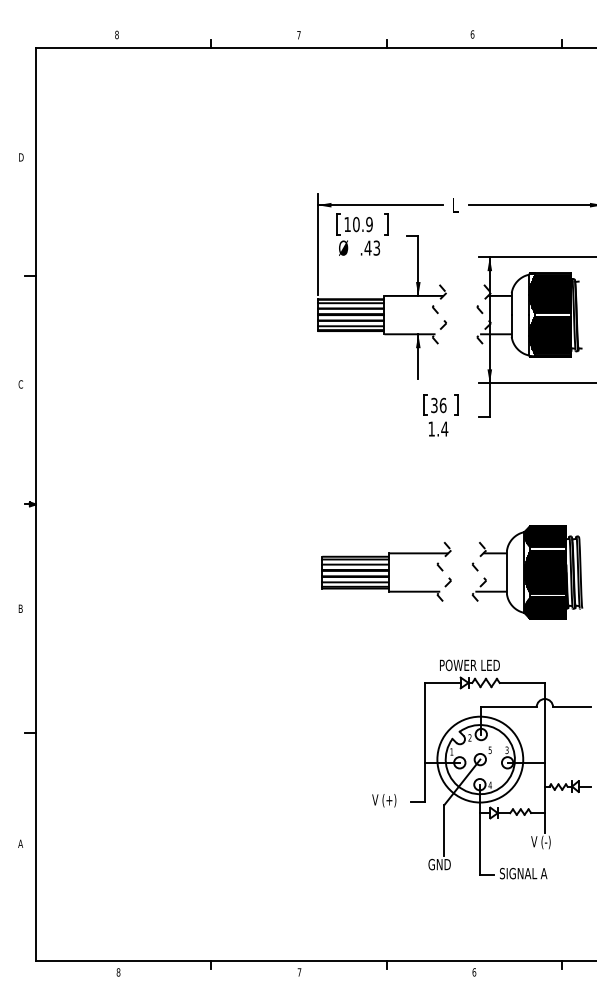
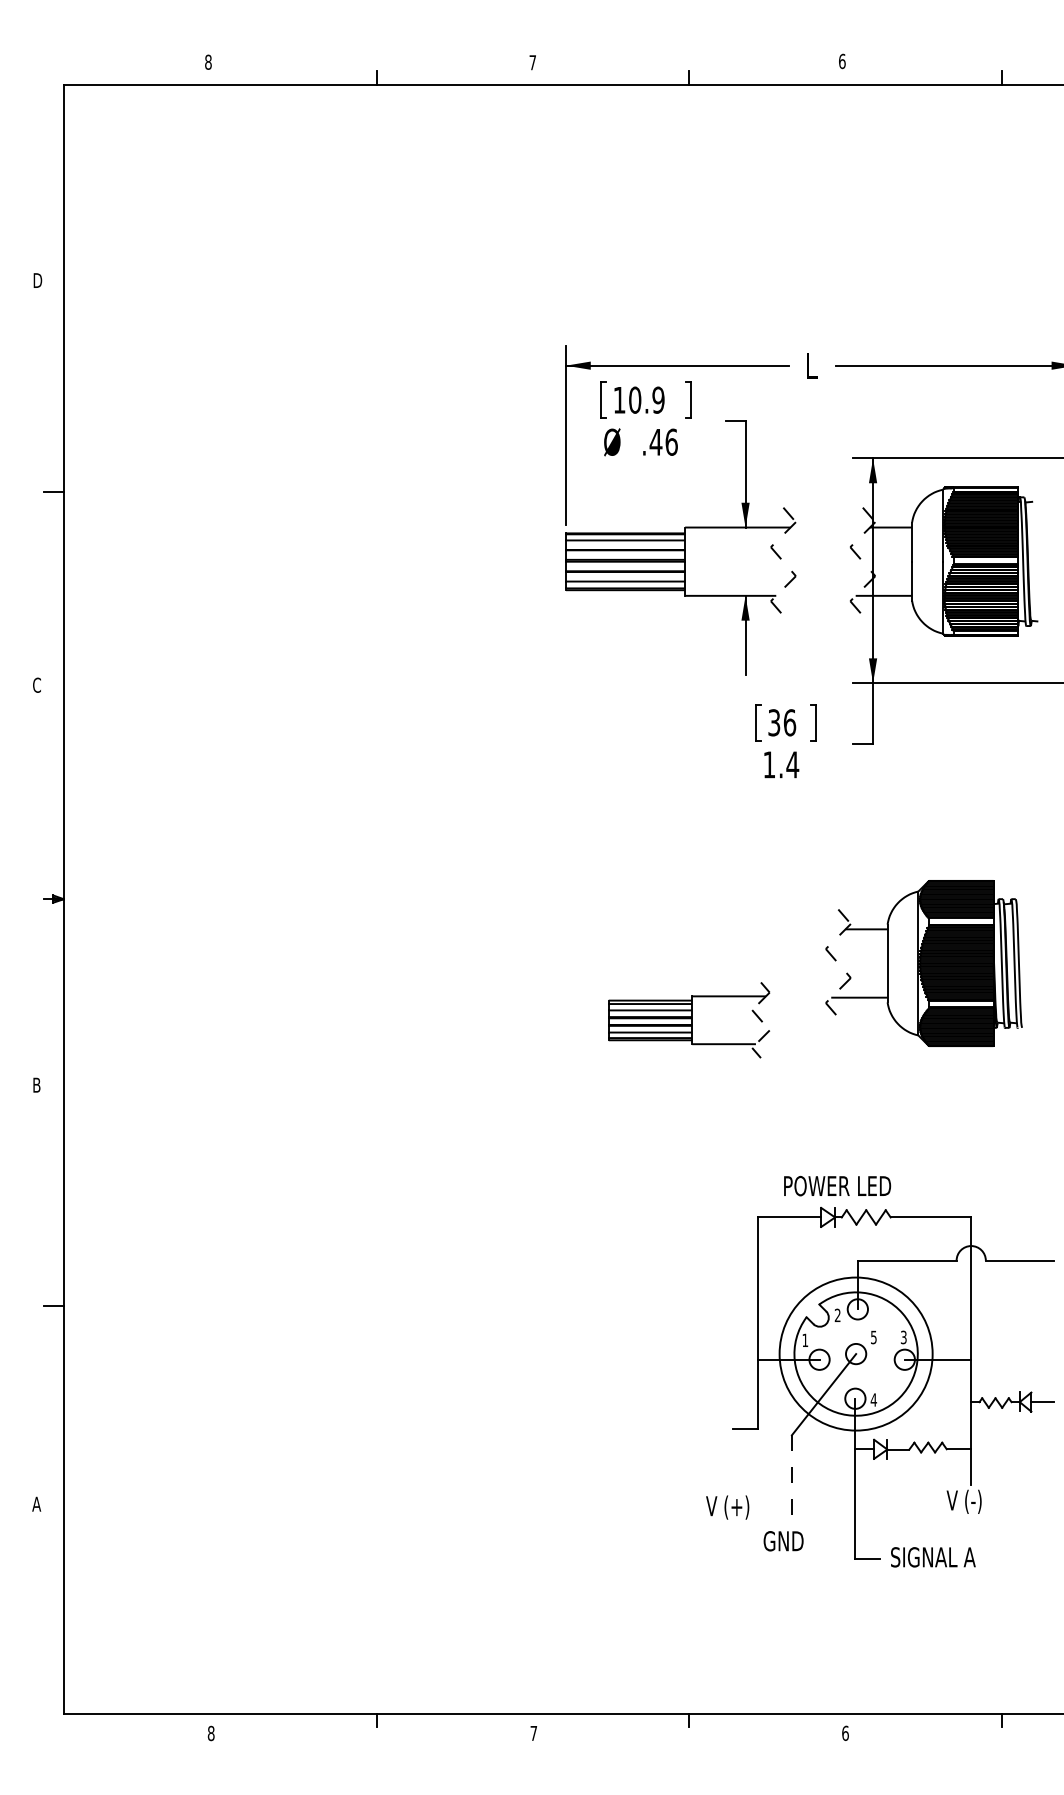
text: (376, 247) -> (671, 441), .43 -> .46
part: (386, 571) -> (688, 1018), size x0.7
part: (527, 572) -> (924, 963), moved
text: (384, 800) -> (728, 1507), moved
line: (444, 830) -> (792, 1480), solid -> dashed

